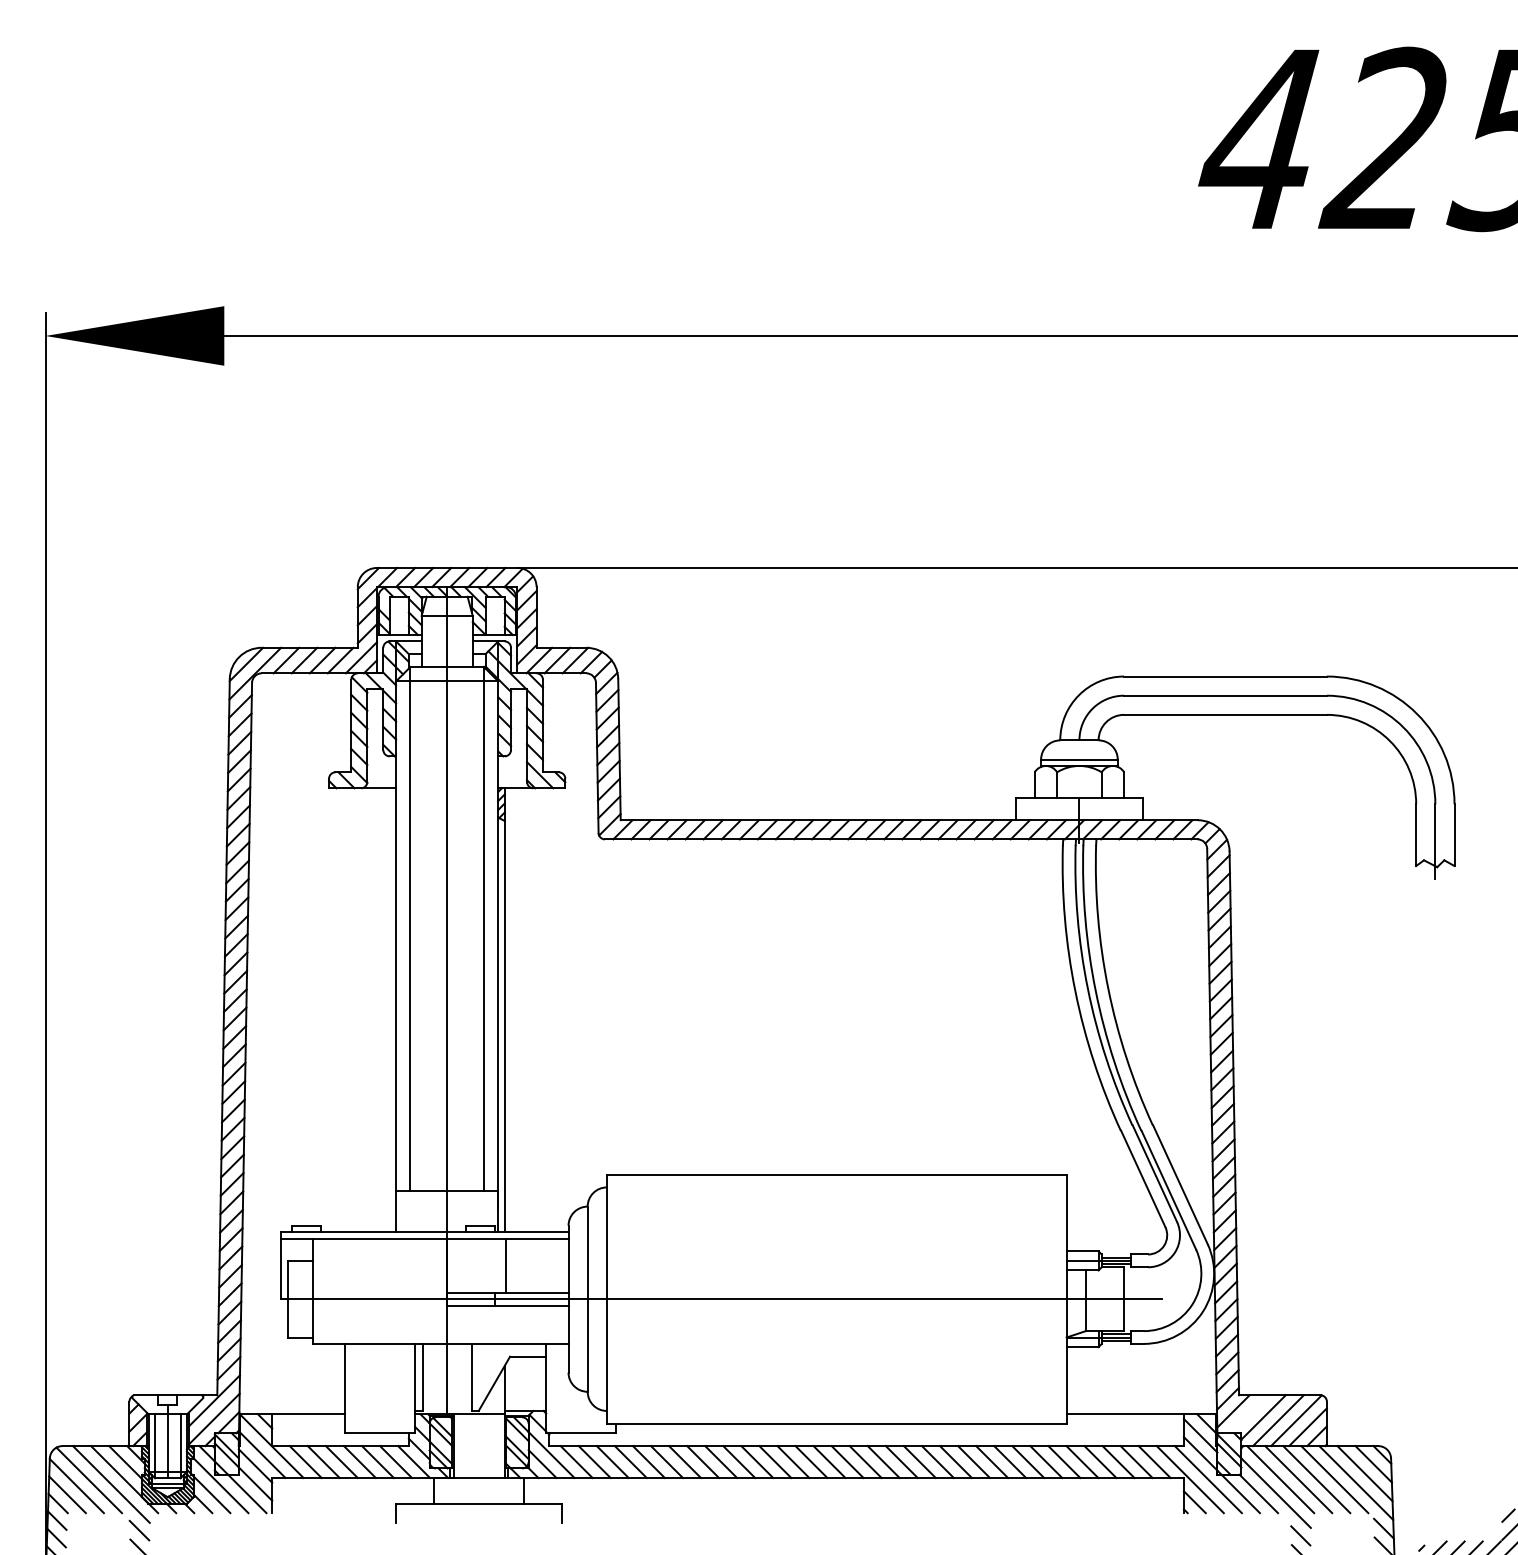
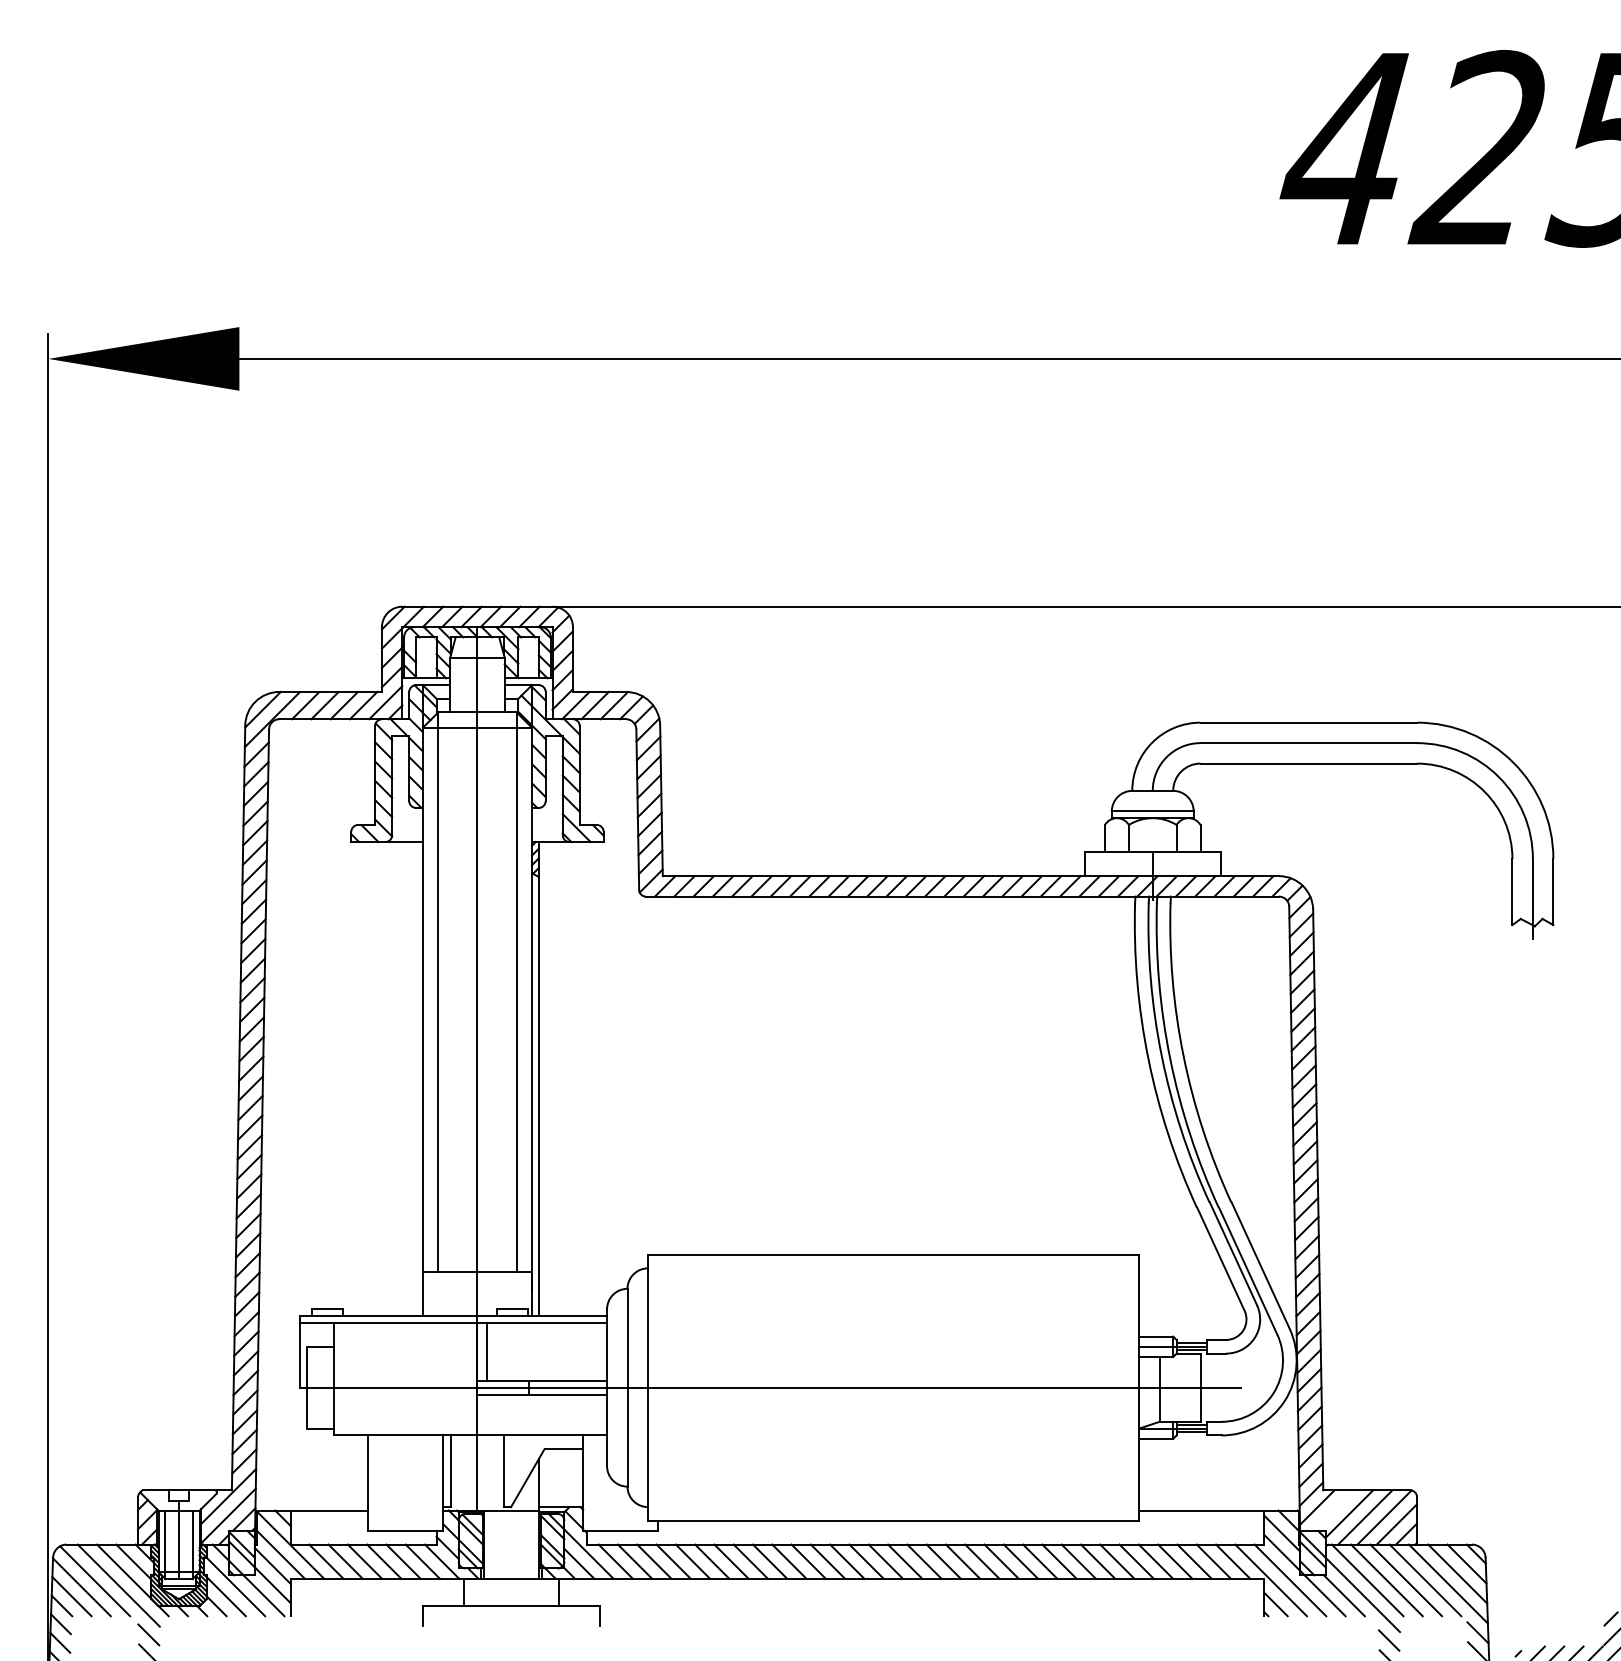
line: (505, 1265) -> (486, 1351), moved

